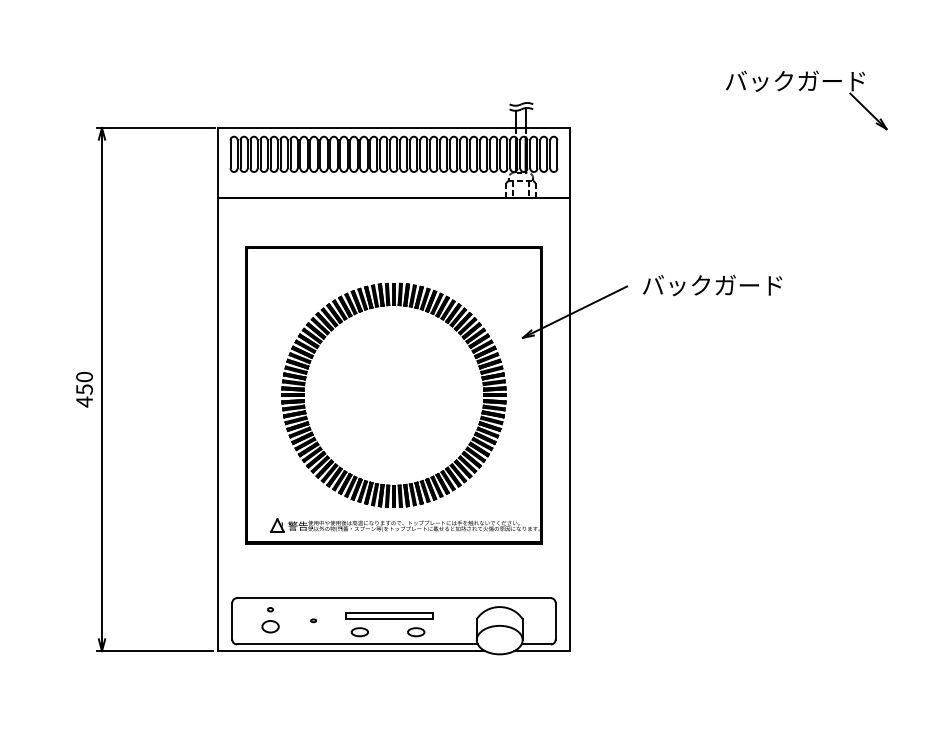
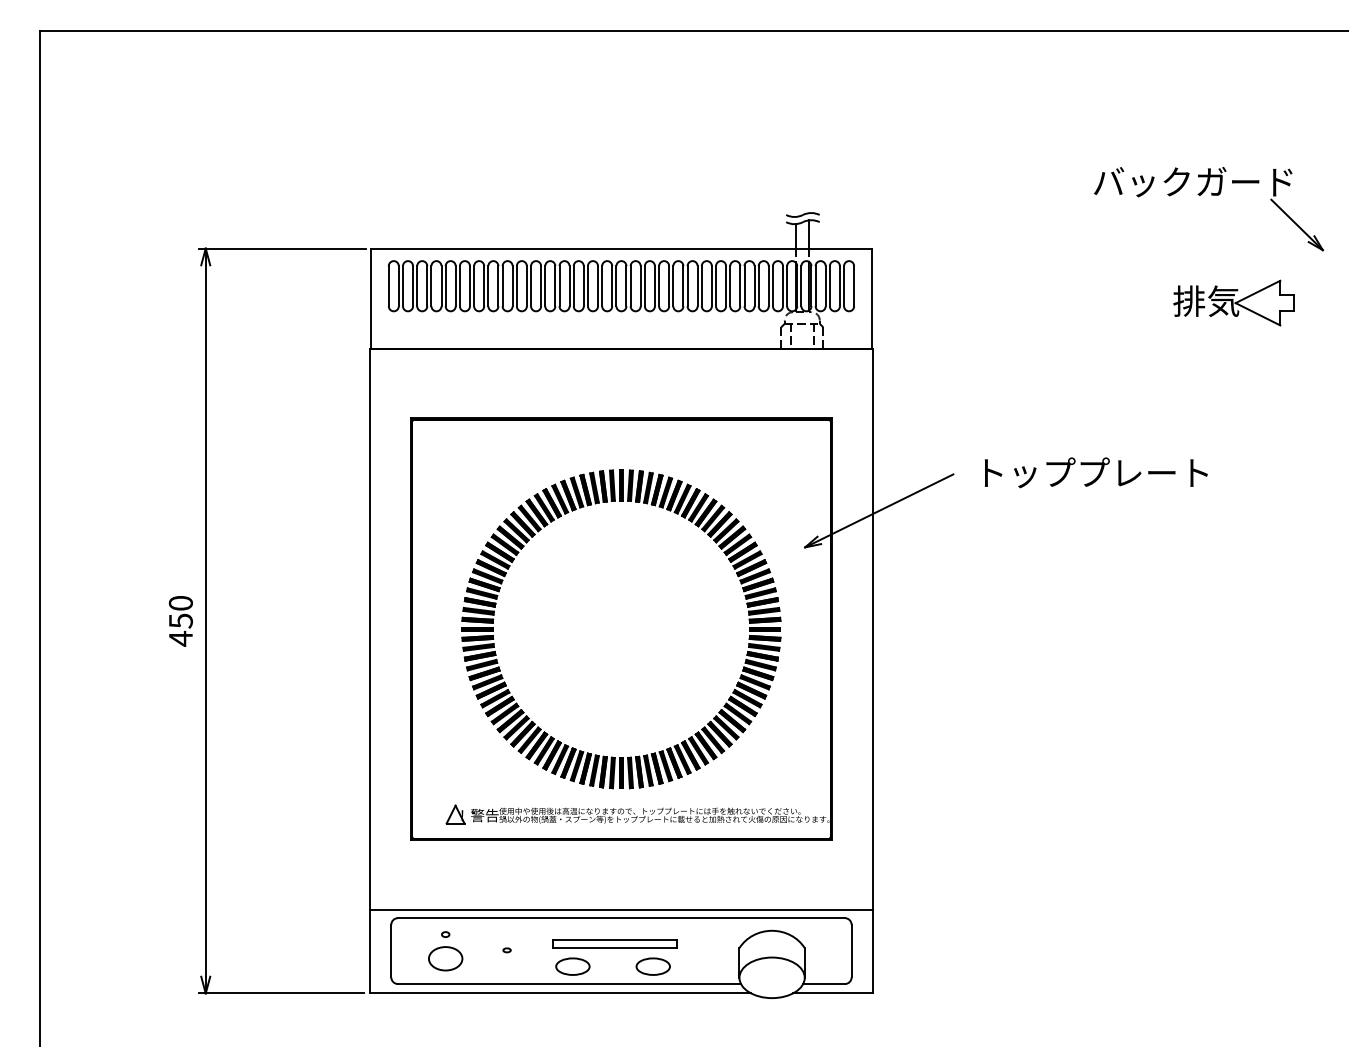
part: (823, 165) -> (1233, 302), added
text: (724, 285) -> (1091, 472), バックガード -> トッププレート
line: (393, 592) -> (621, 909), added
part: (270, 626) -> (445, 958), size x1.43
part: (359, 632) -> (572, 966), size x1.43
part: (415, 632) -> (652, 966), size x1.43

